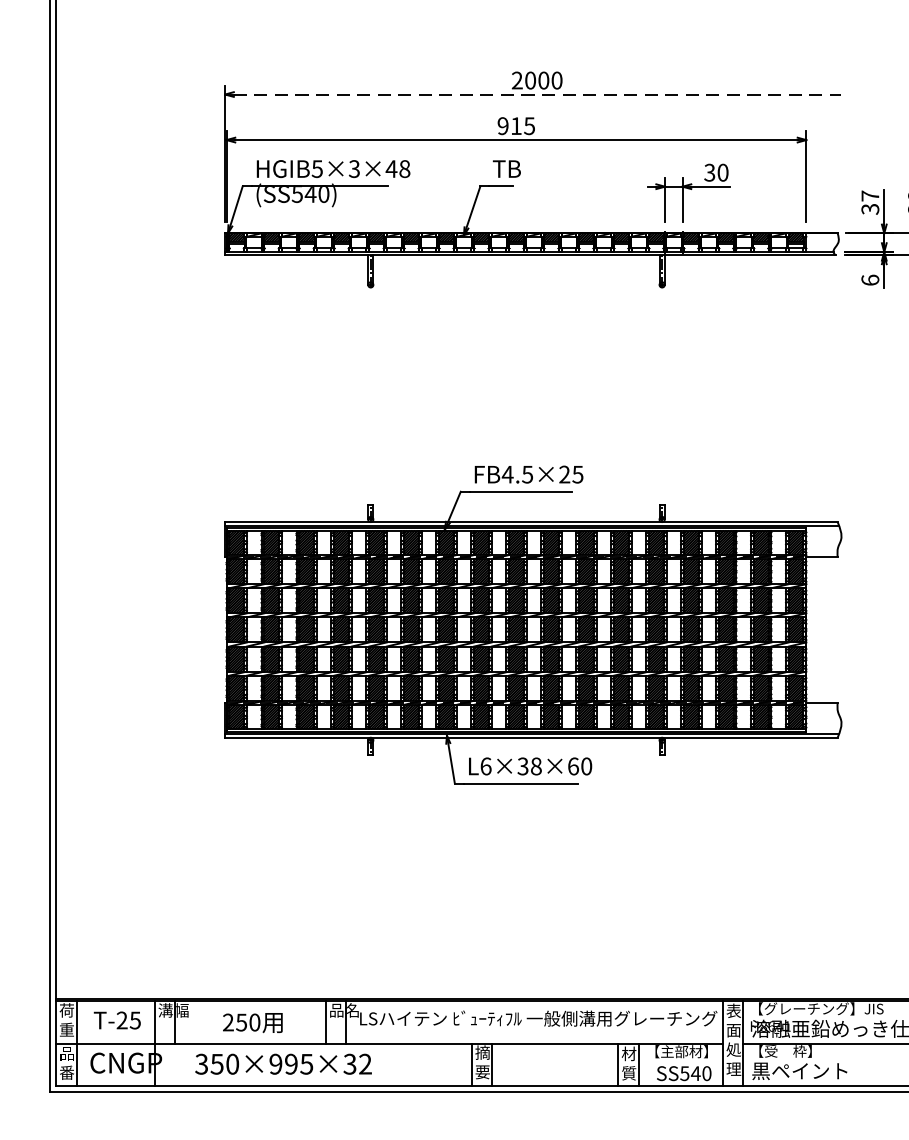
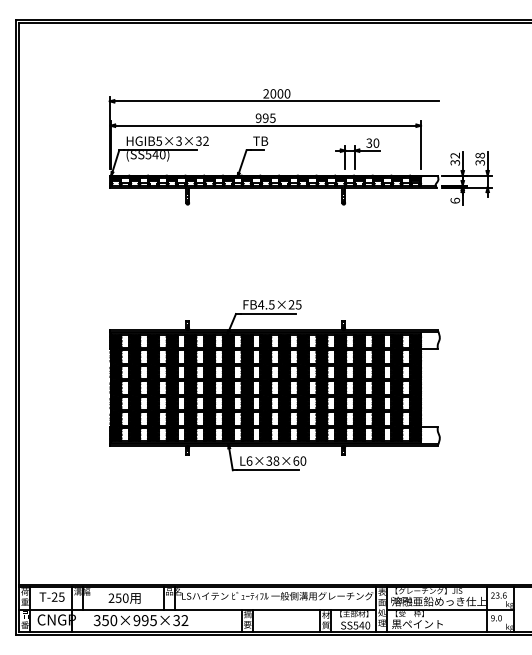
line: (538, 94) -> (277, 101), dashed -> solid
text: (515, 124) -> (265, 117), 915 -> 995
text: (396, 167) -> (201, 140), HGIB5×3×48 -> HGIB5×3×32
text: (868, 195) -> (454, 155), 37 -> 32

